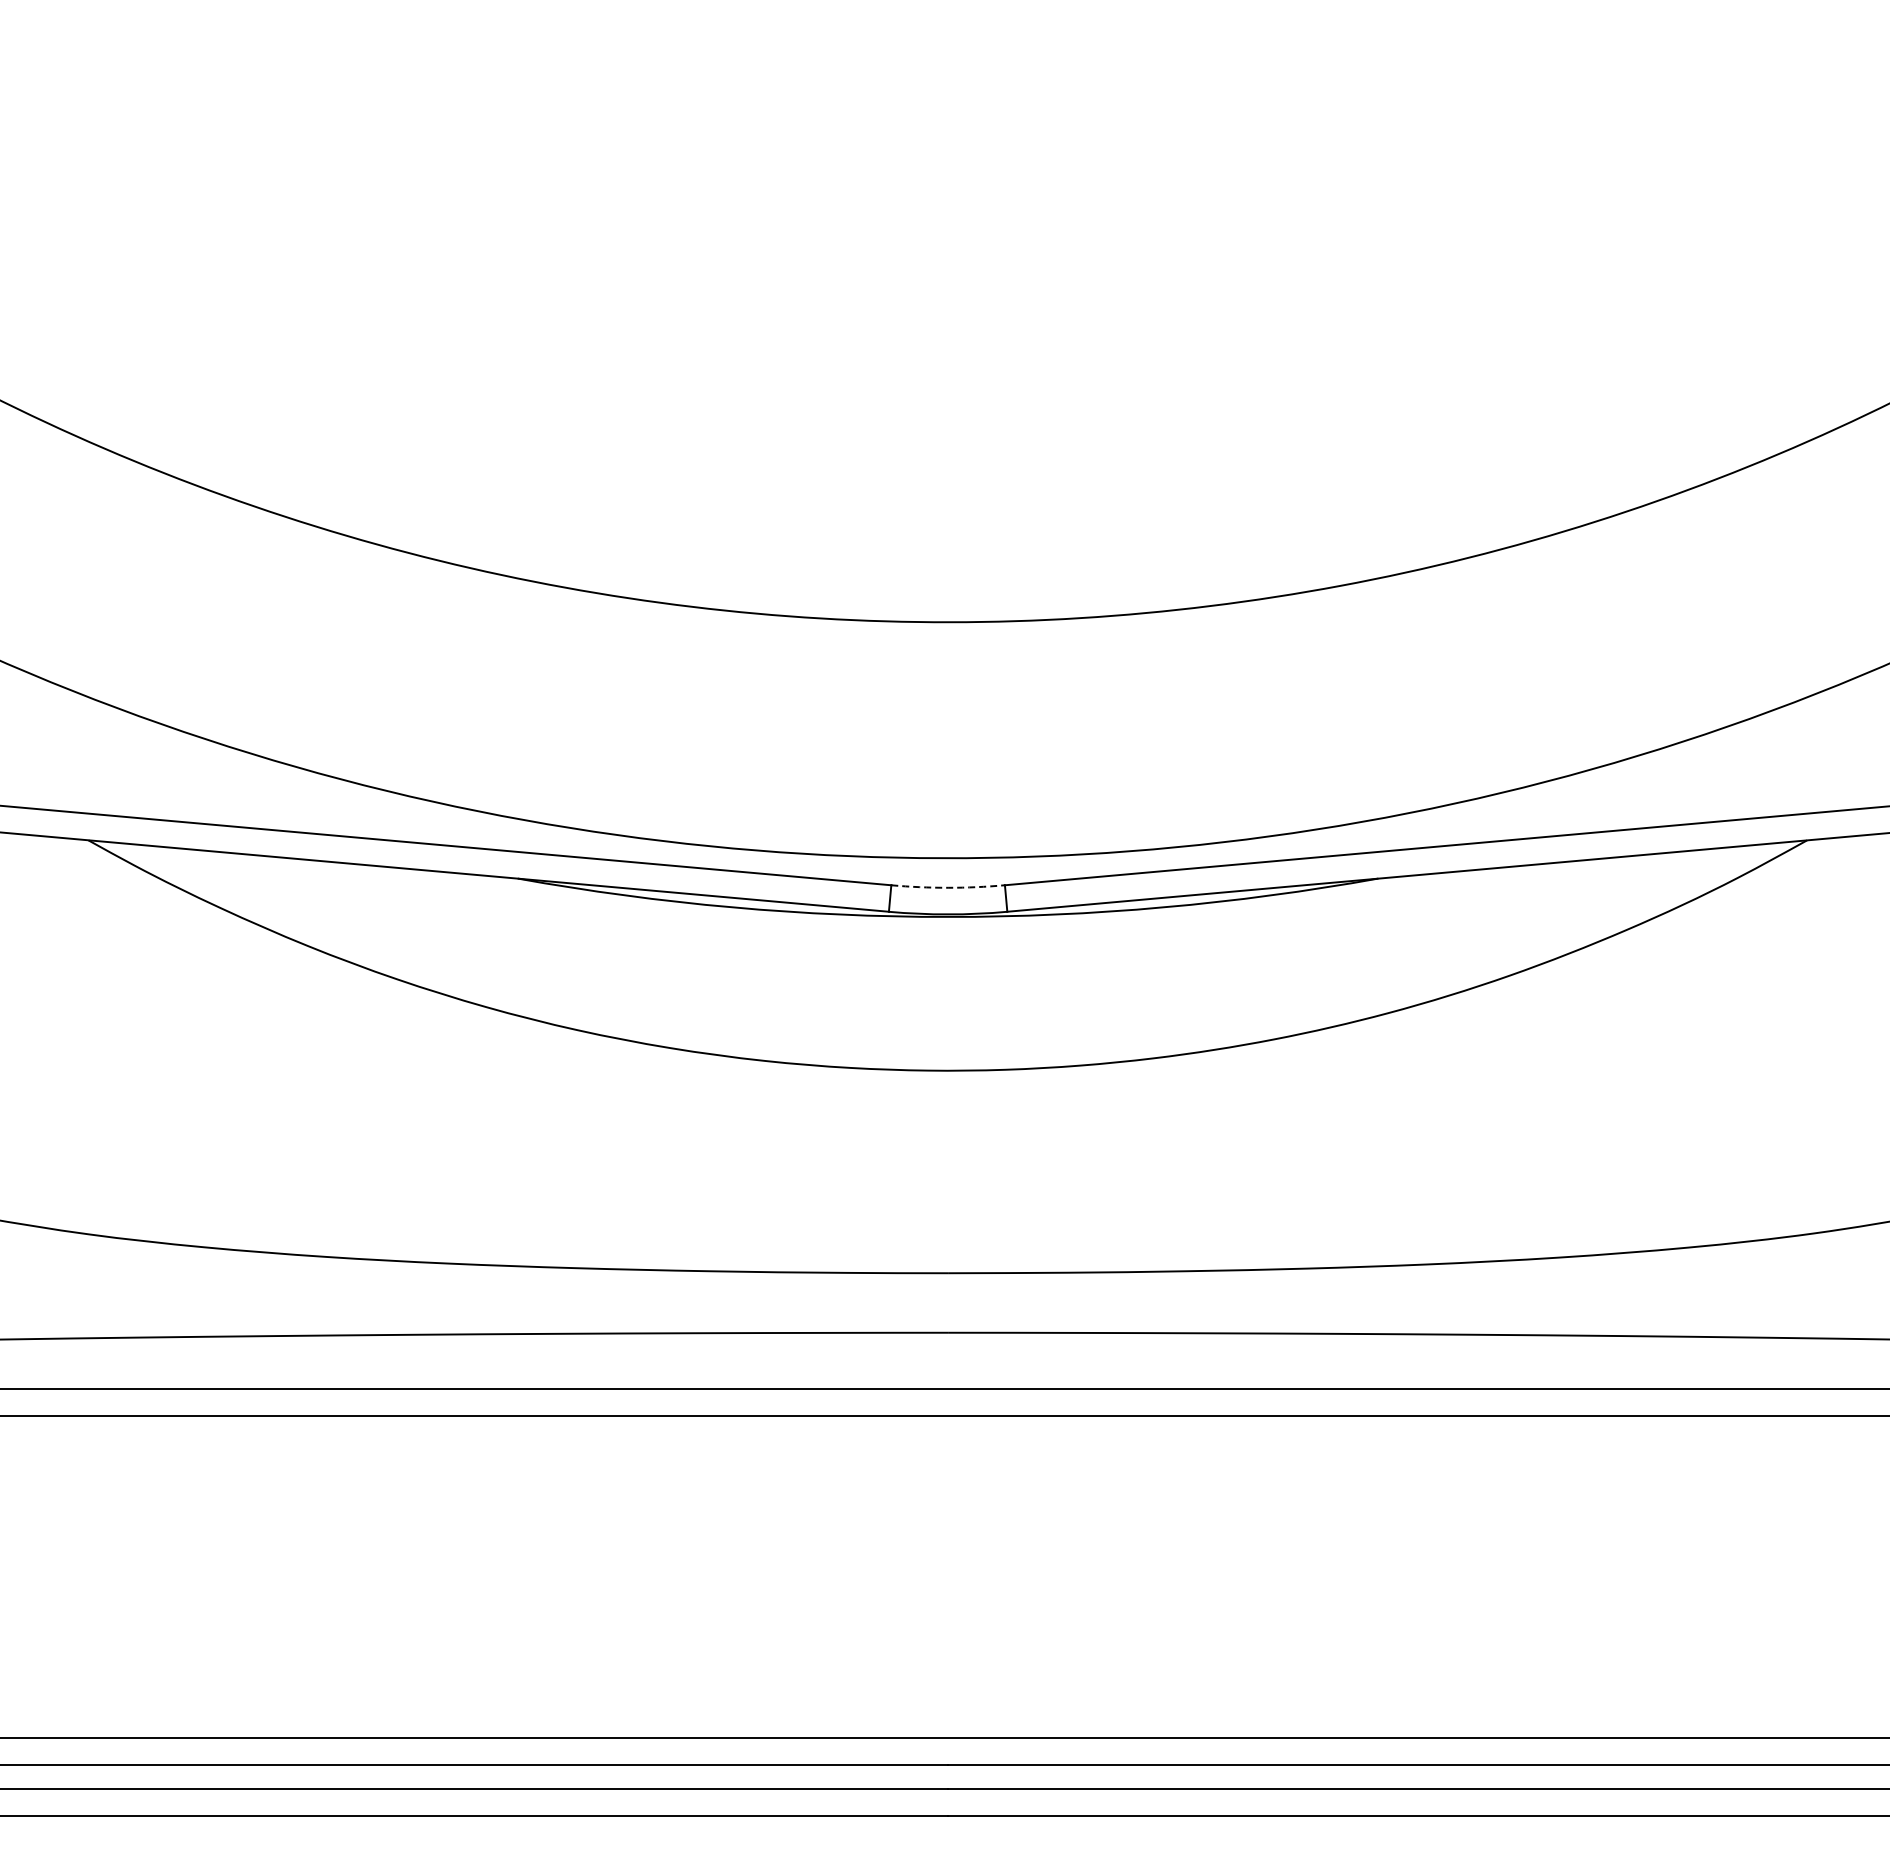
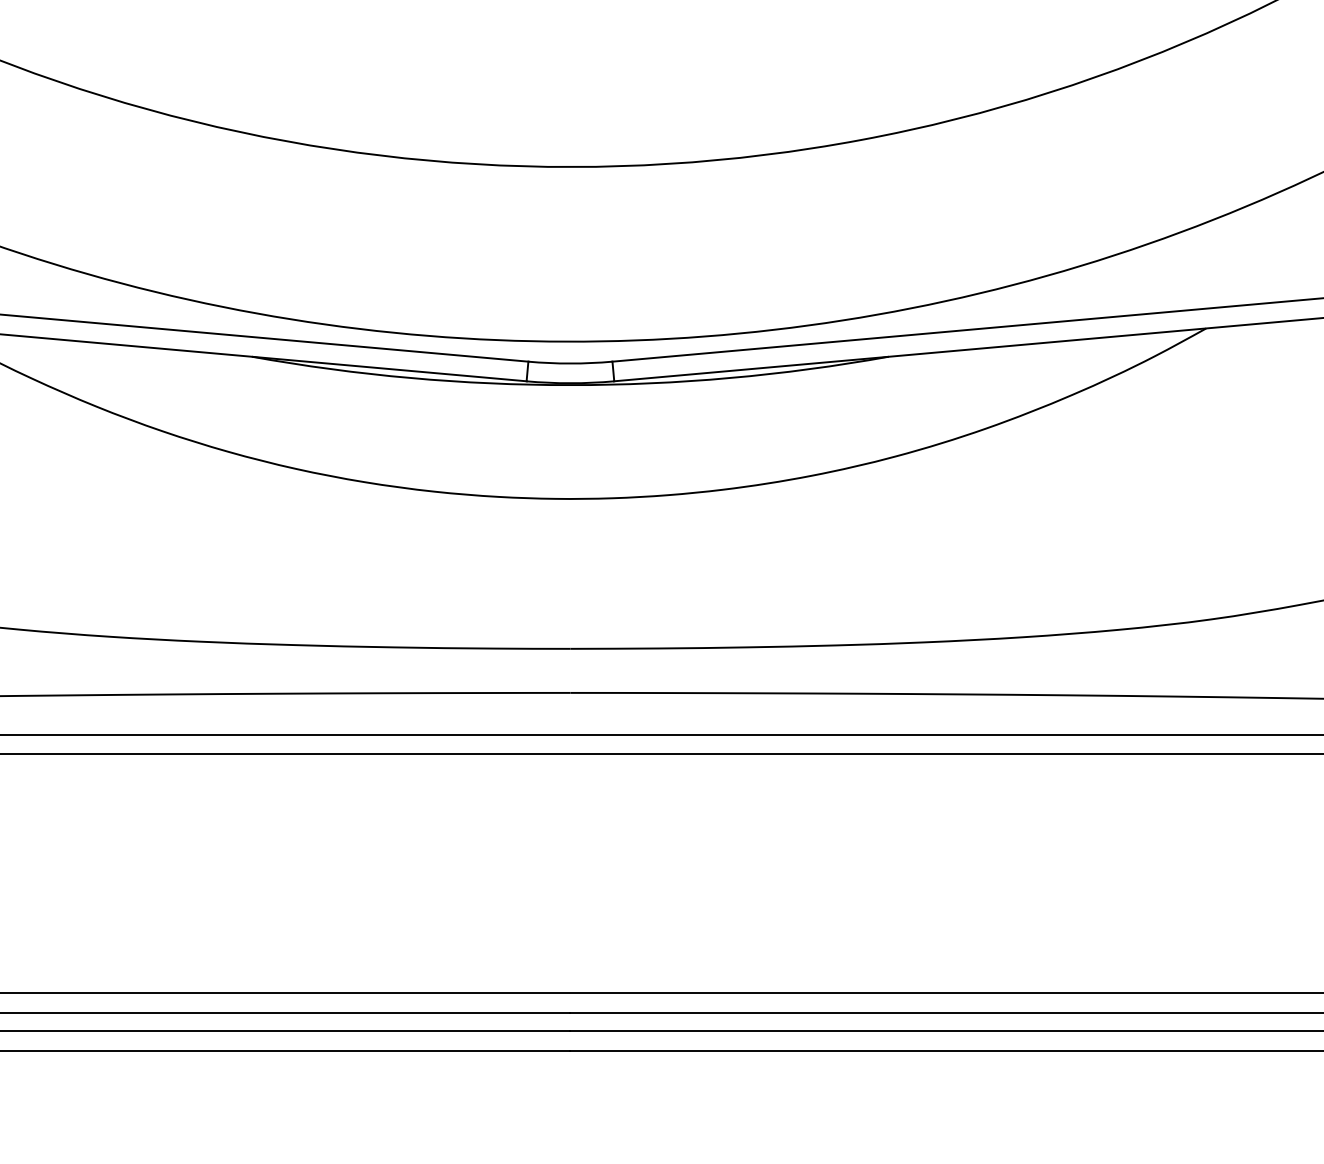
arc: (948, 887) -> (570, 363), dashed -> solid

